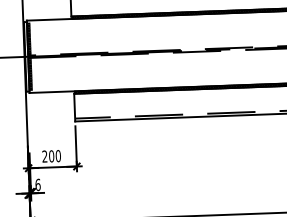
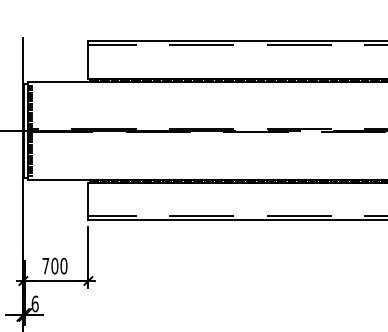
text: (44, 156) -> (45, 265), 200 -> 700

